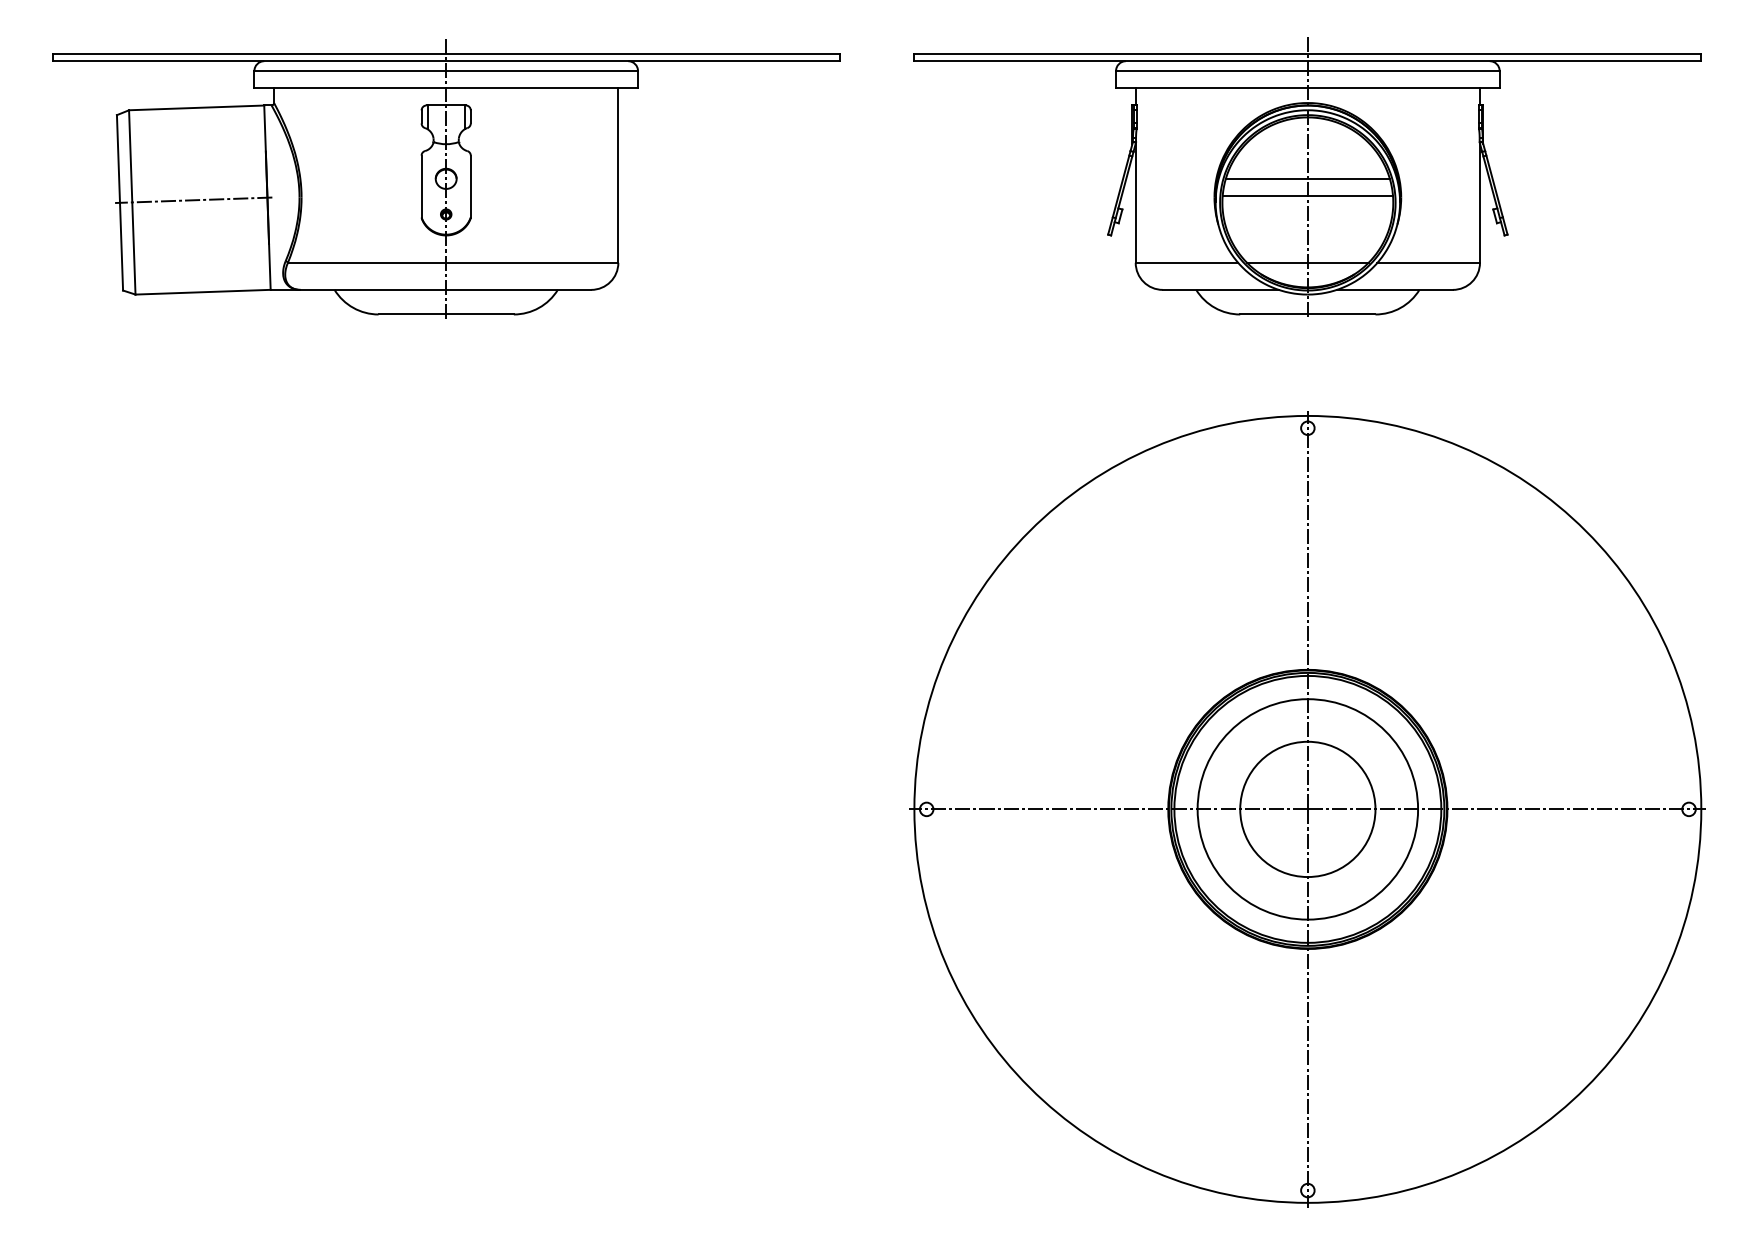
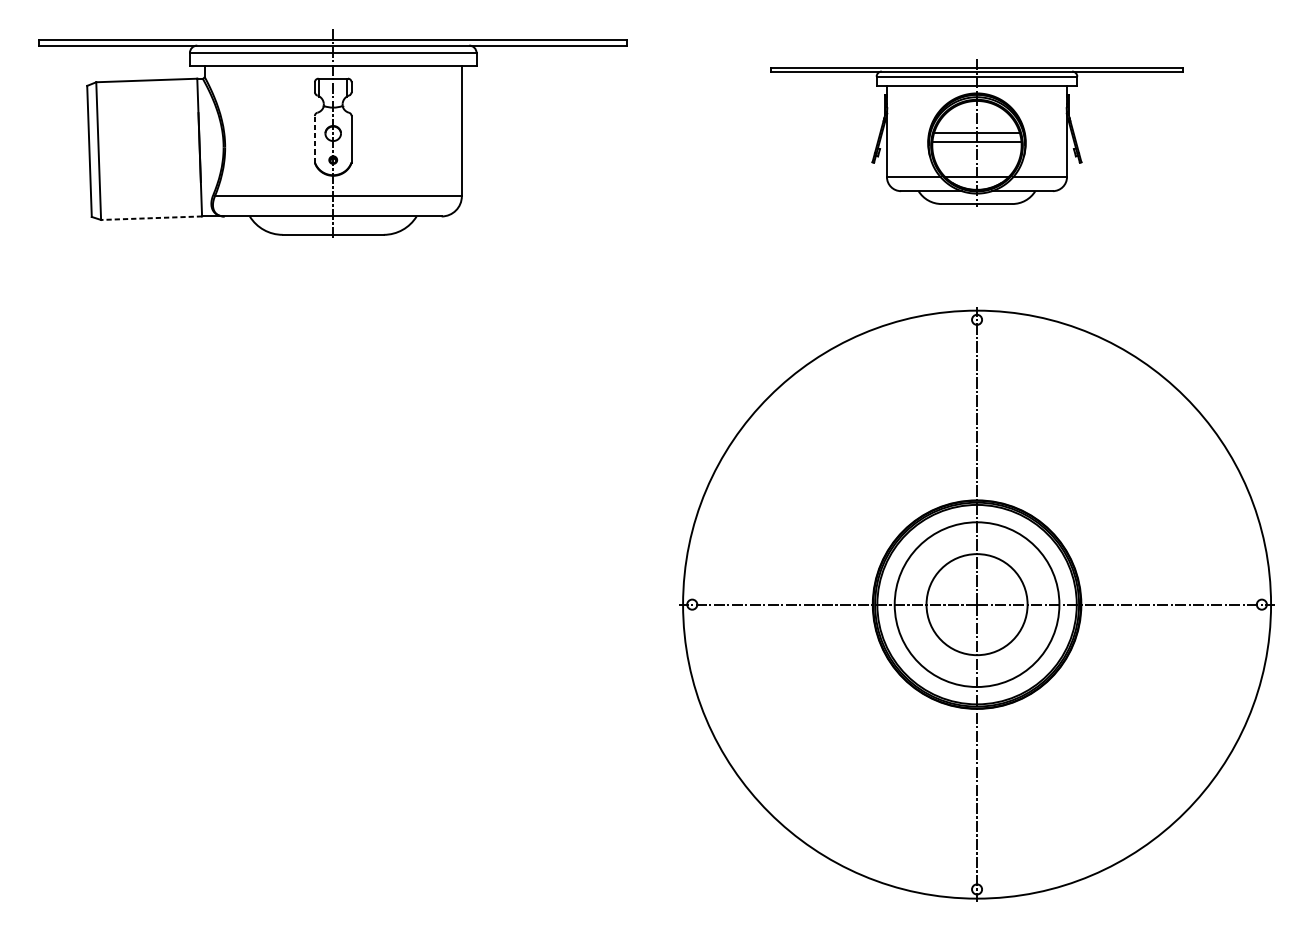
part: (1307, 176) -> (976, 131), size x0.7
line: (421, 186) -> (314, 139), solid -> dashed
line: (193, 200) -> (144, 149), removed
line: (203, 292) -> (151, 218), solid -> dashed

